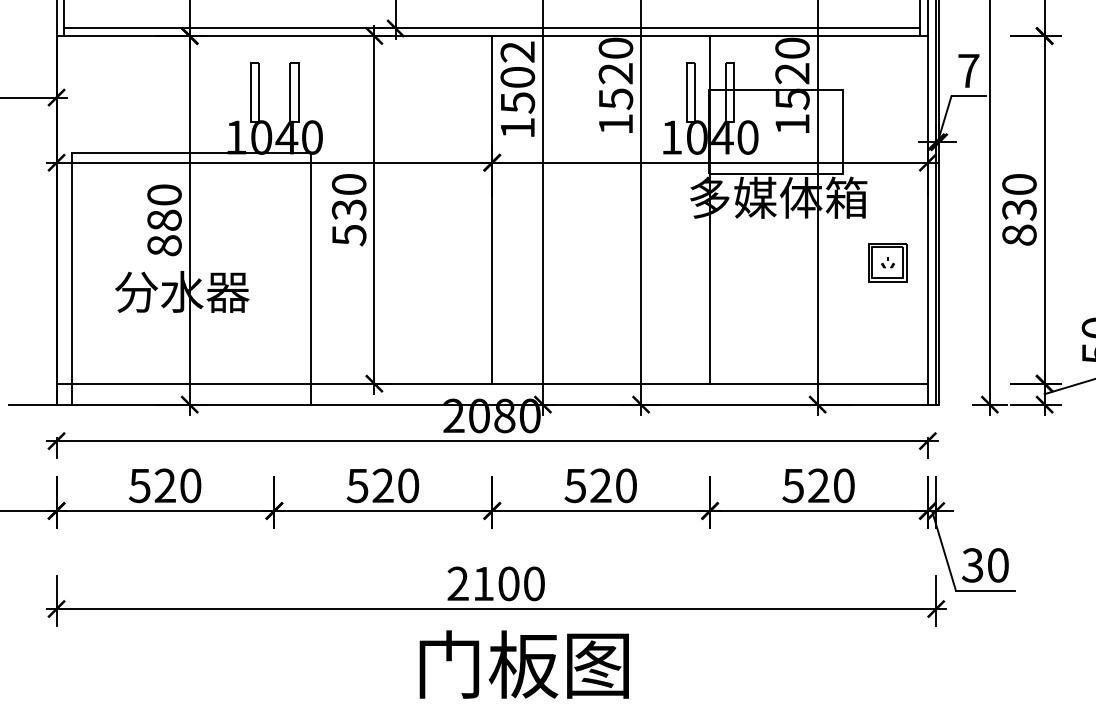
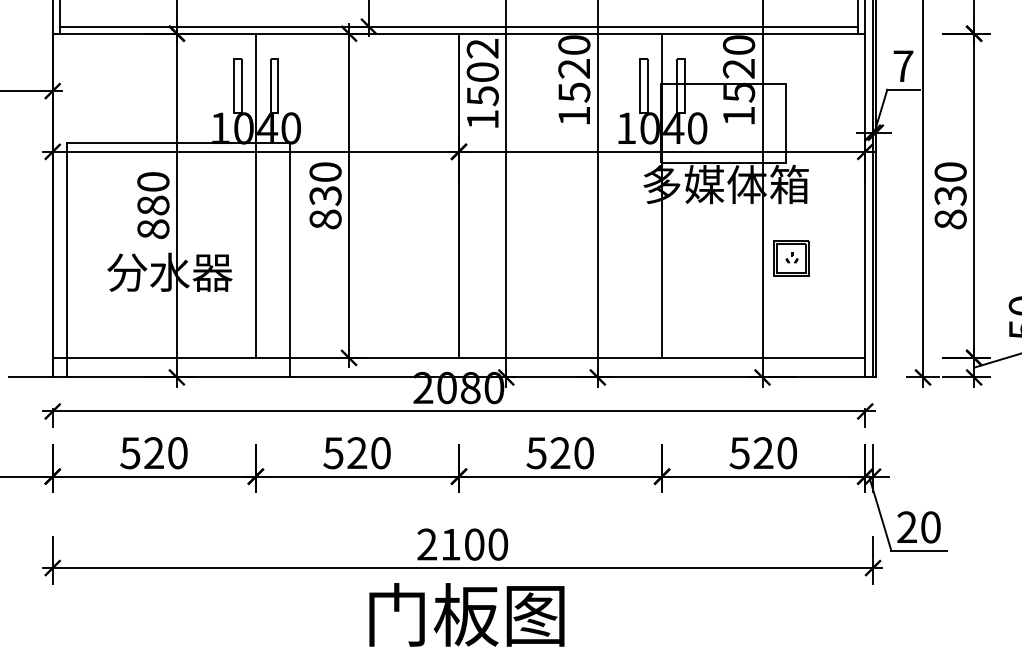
line: (274, 209) -> (255, 195), added
text: (349, 235) -> (325, 219), 530 -> 830
part: (887, 263) -> (791, 258), moved
text: (972, 565) -> (906, 527), 30 -> 20
text: (523, 664) -> (466, 614), moved

